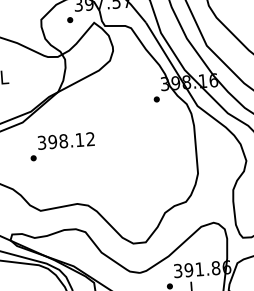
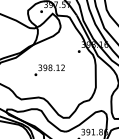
text: (61, 144) -> (49, 69), moved

